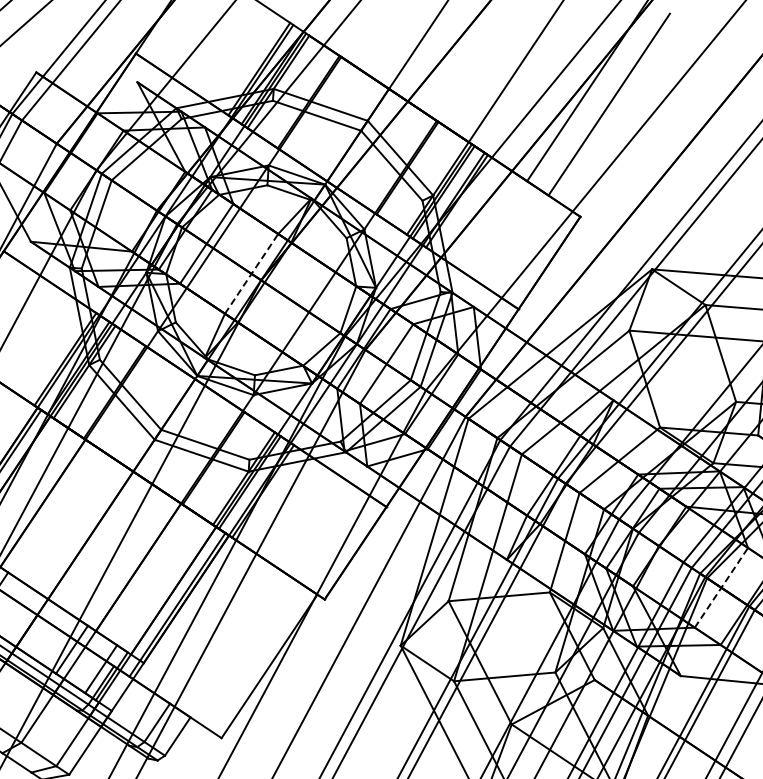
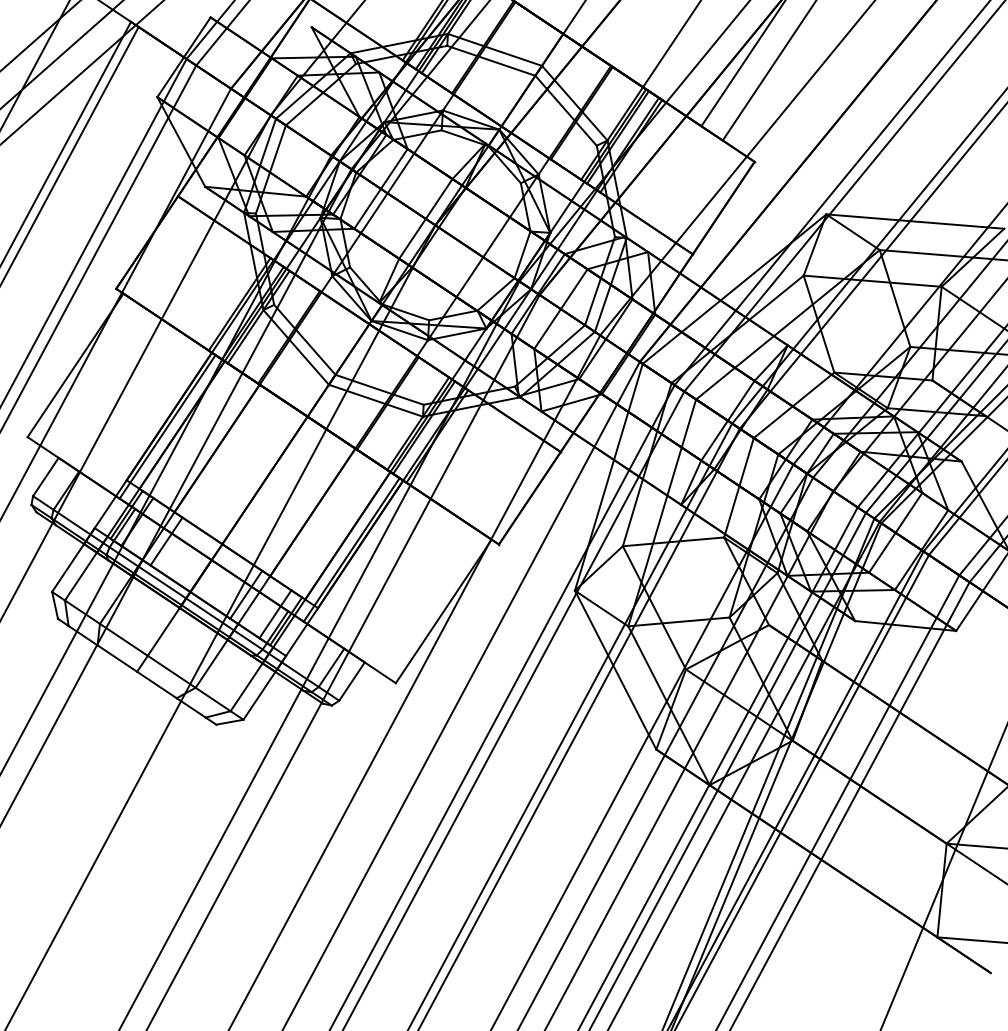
line: (251, 273) -> (425, 218), dashed -> solid
line: (721, 587) -> (895, 532), dashed -> solid

